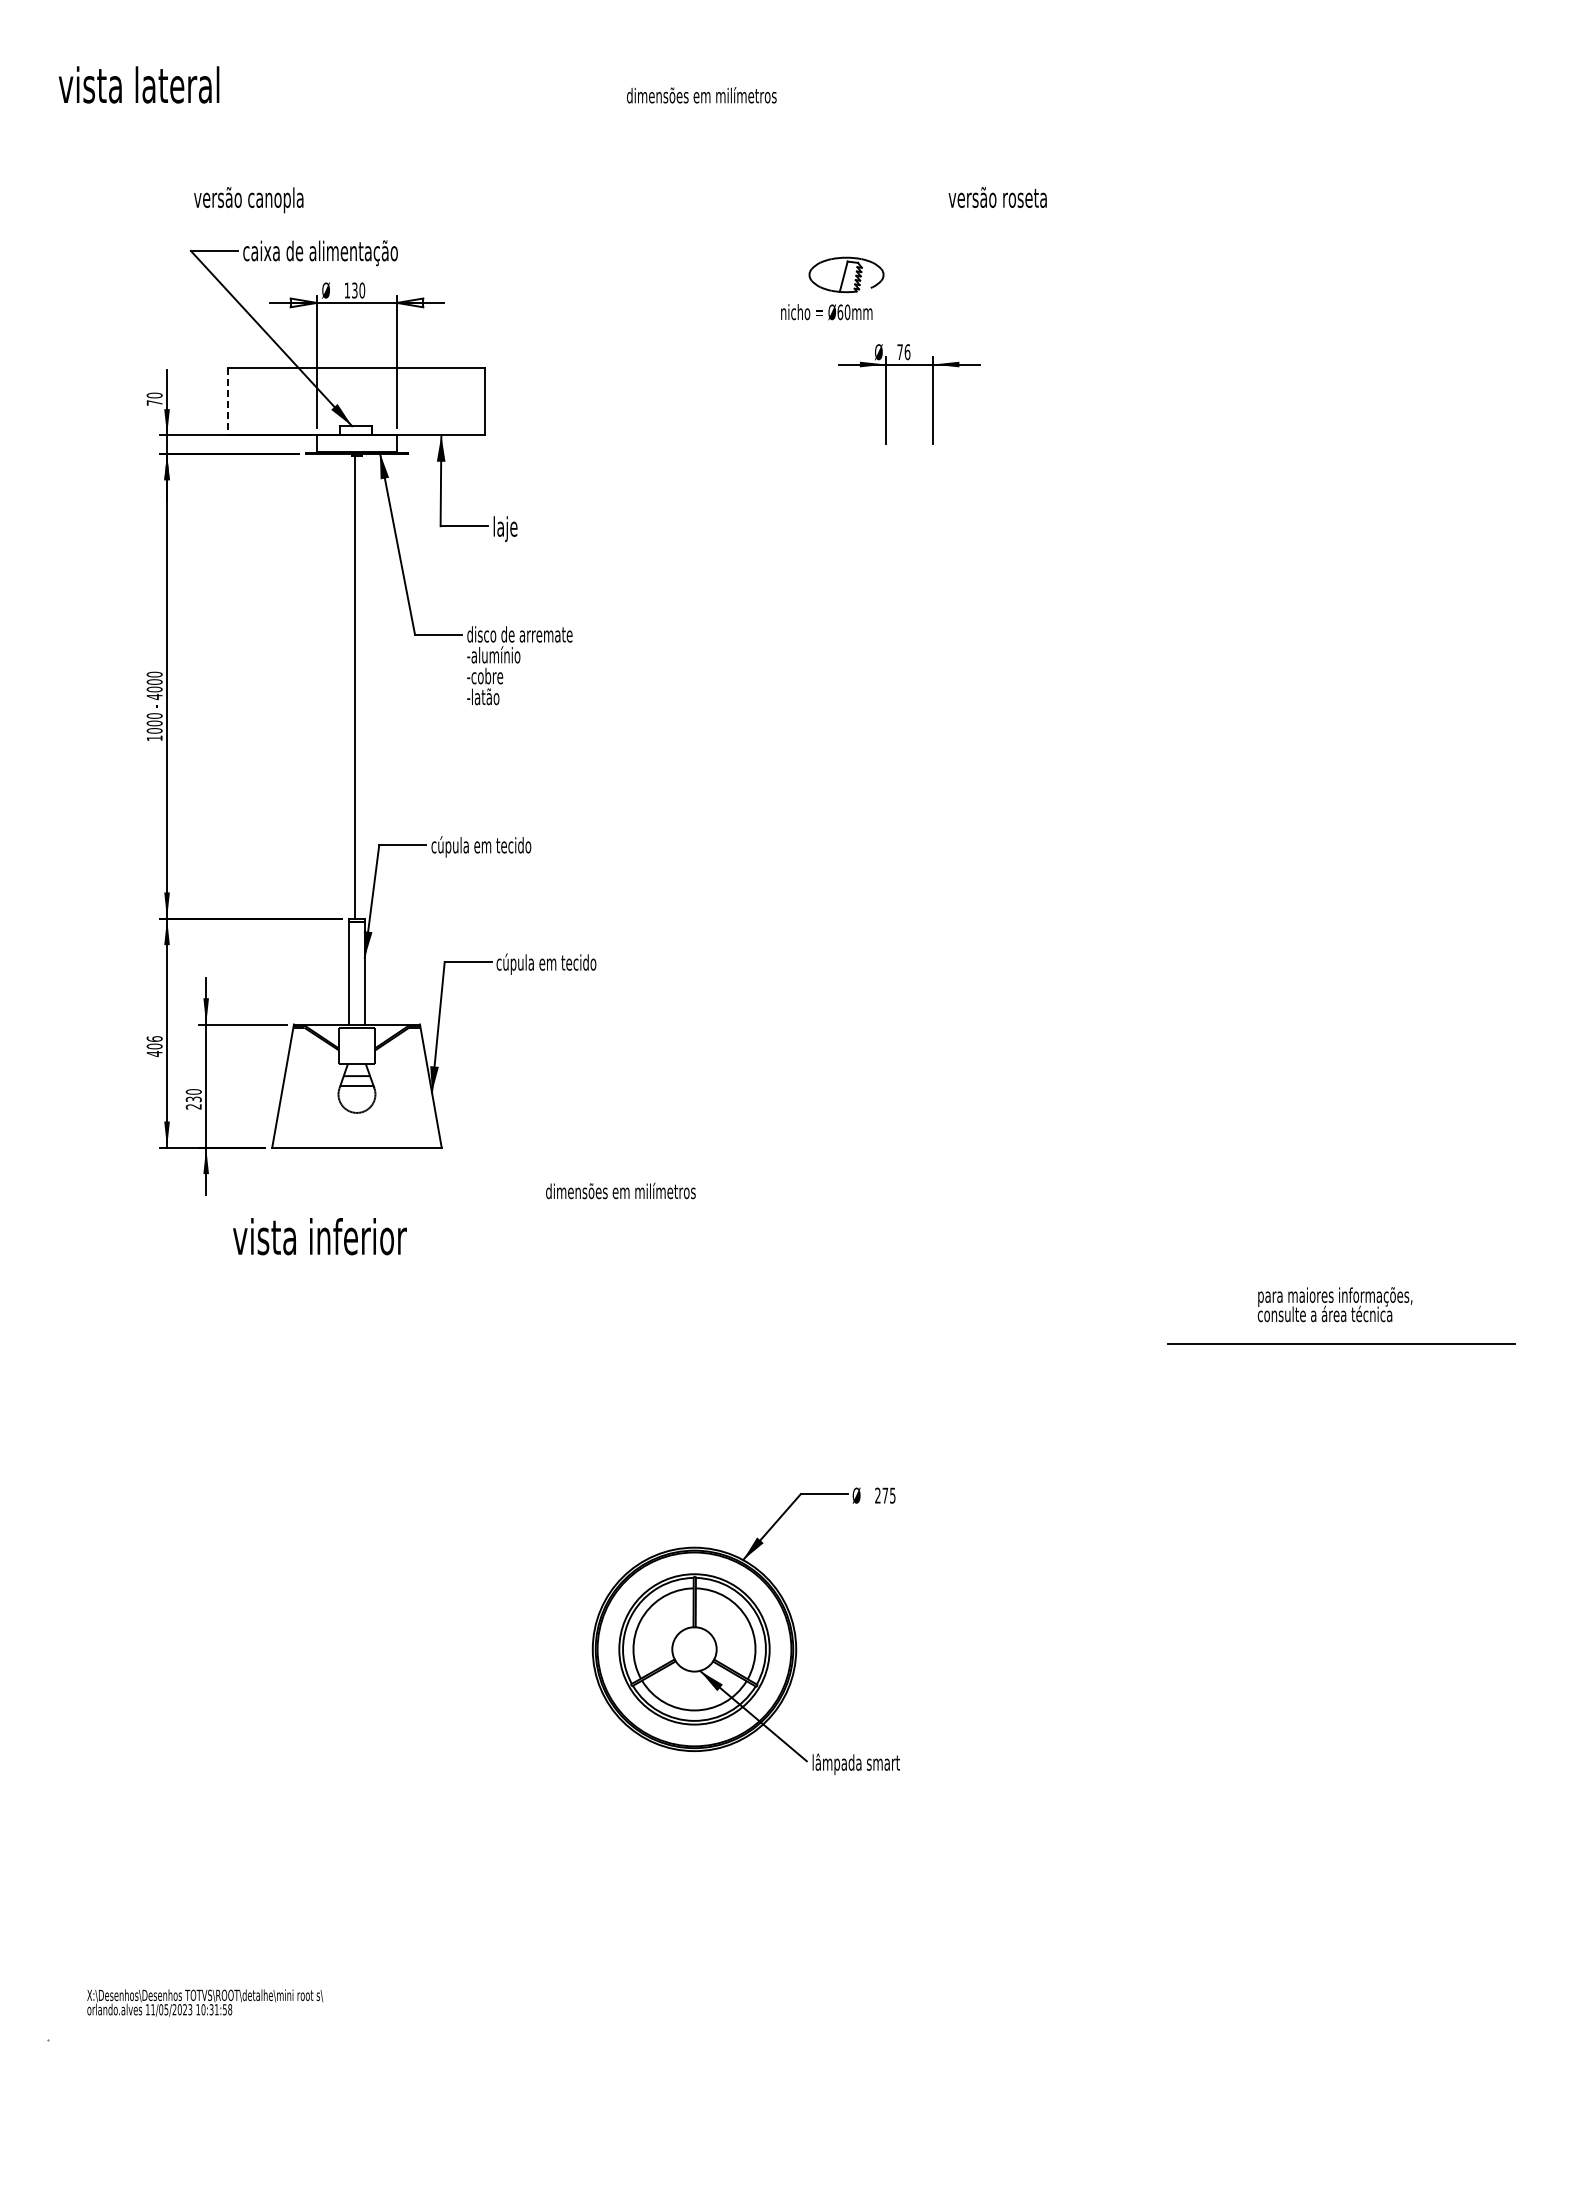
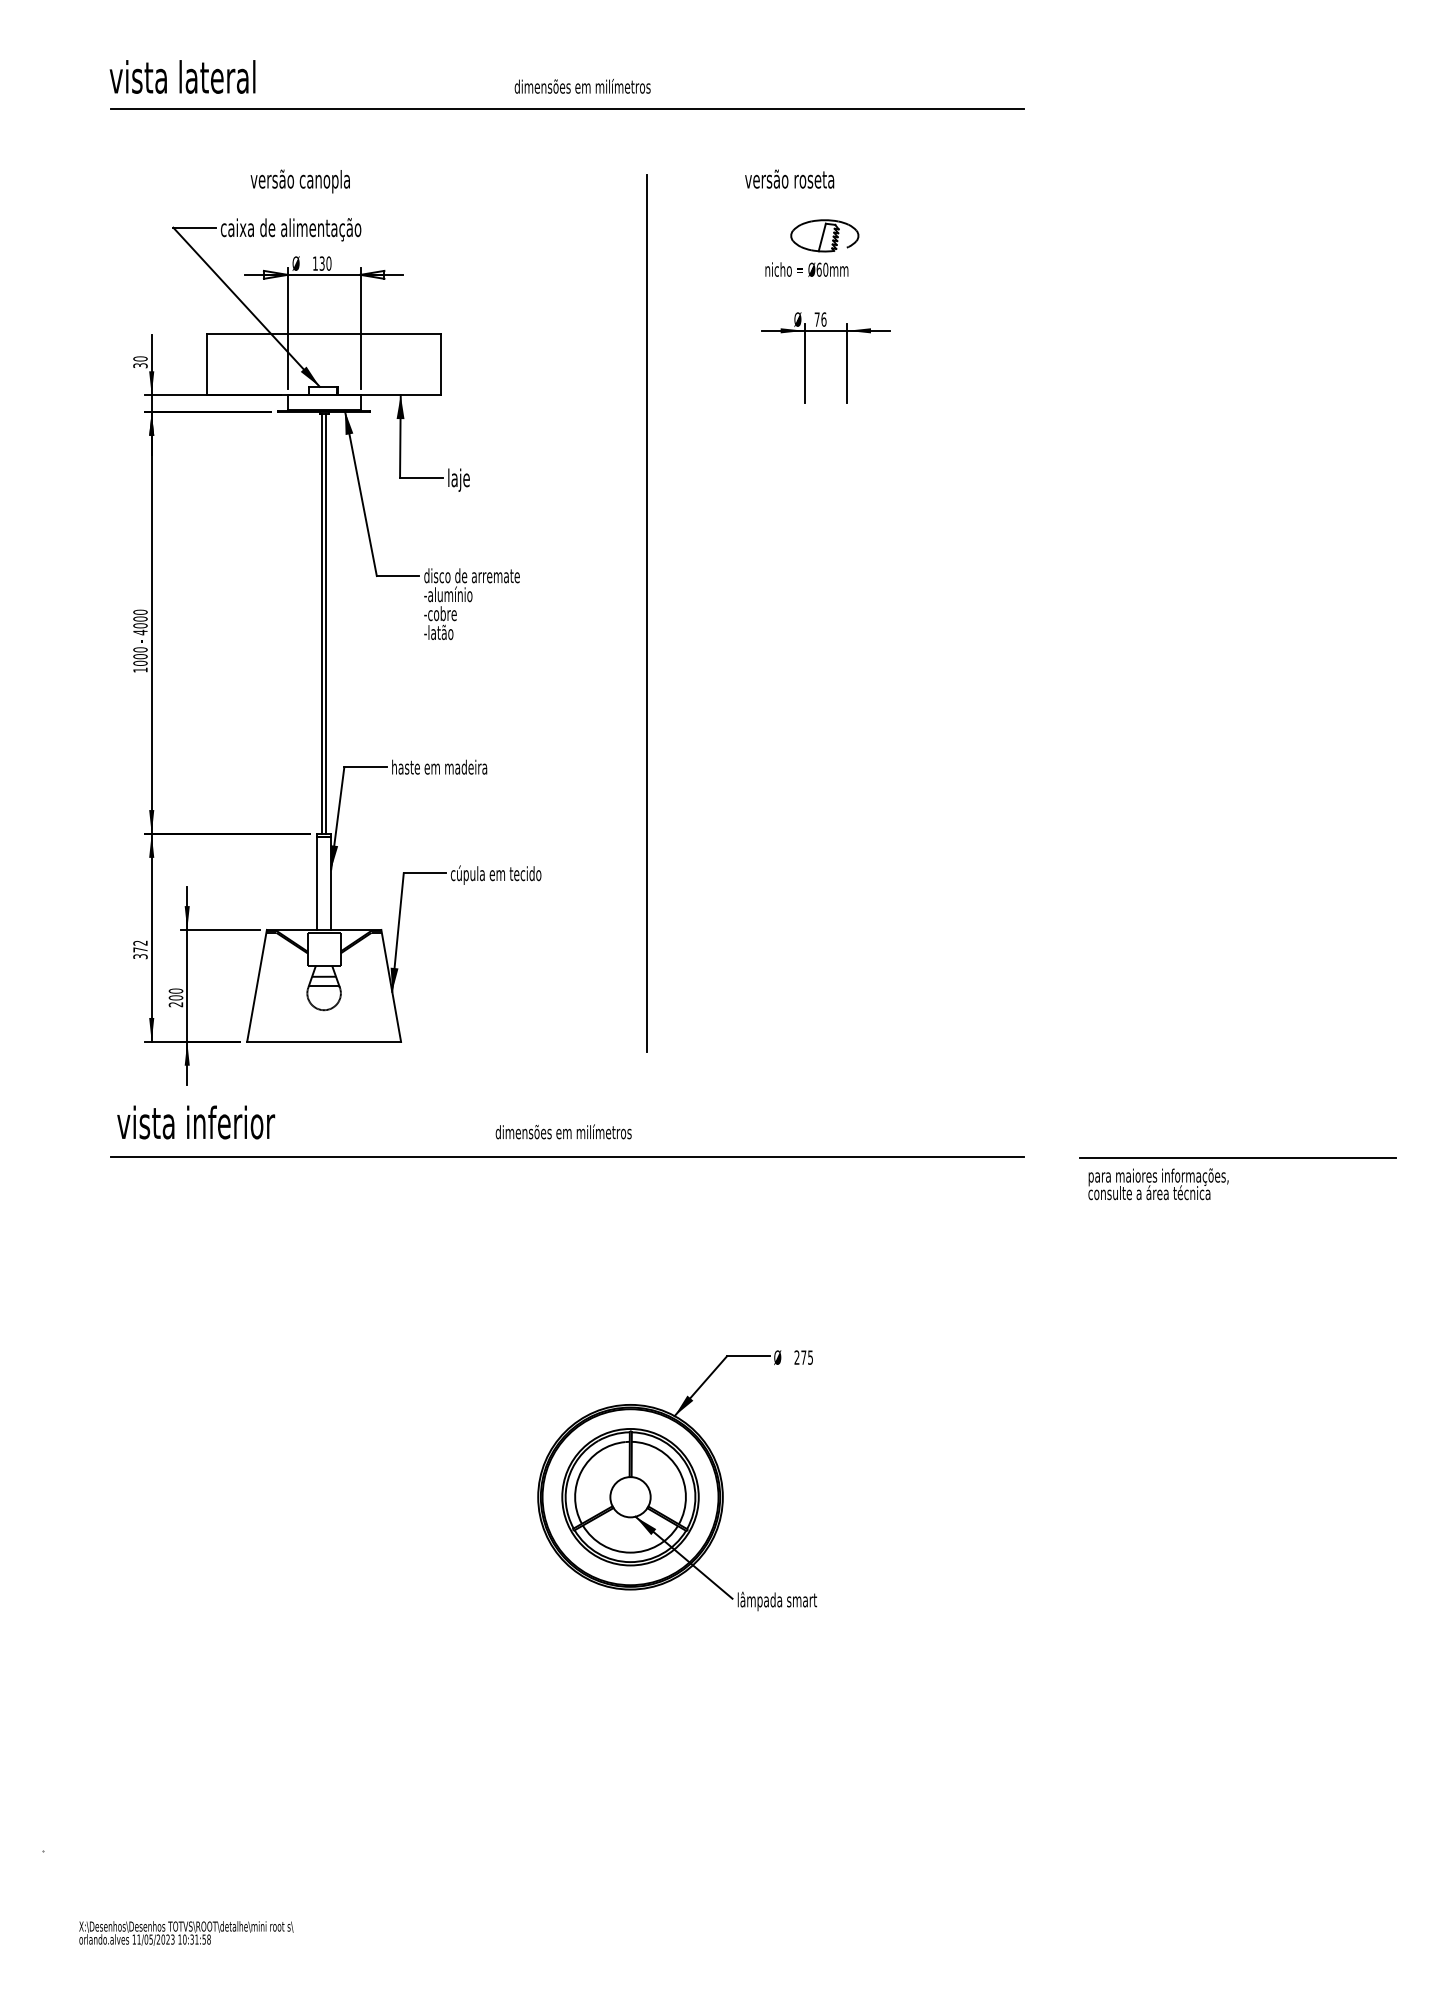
text: (139, 84) -> (182, 76), moved
text: (701, 95) -> (582, 86), moved
line: (624, 119) -> (566, 108), added
text: (997, 197) -> (789, 179), moved
text: (248, 200) -> (300, 181), moved
part: (832, 288) -> (812, 248), moved
line: (227, 401) -> (206, 364), dashed -> solid
text: (154, 402) -> (140, 365), 70 -> 30
line: (712, 676) -> (646, 614), added
line: (358, 687) -> (325, 623), added
text: (483, 846) -> (438, 768), cúpula em tecido -> haste em madeira
text: (154, 1046) -> (140, 949), 406 -> 372
text: (193, 1099) -> (175, 998), 230 -> 200
text: (620, 1190) -> (563, 1131), moved
text: (319, 1236) -> (195, 1122), moved
line: (624, 1274) -> (566, 1156), added
text: (1334, 1304) -> (1157, 1184), moved
line: (1341, 1343) -> (1237, 1157), moved
text: (205, 2002) -> (186, 1933), moved

